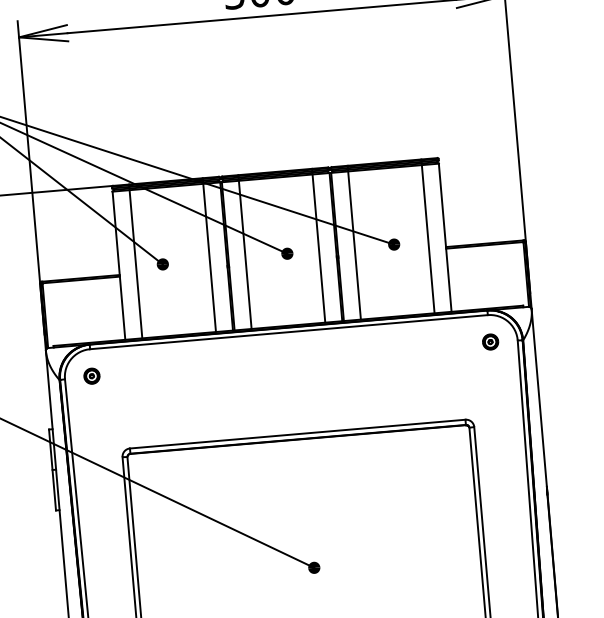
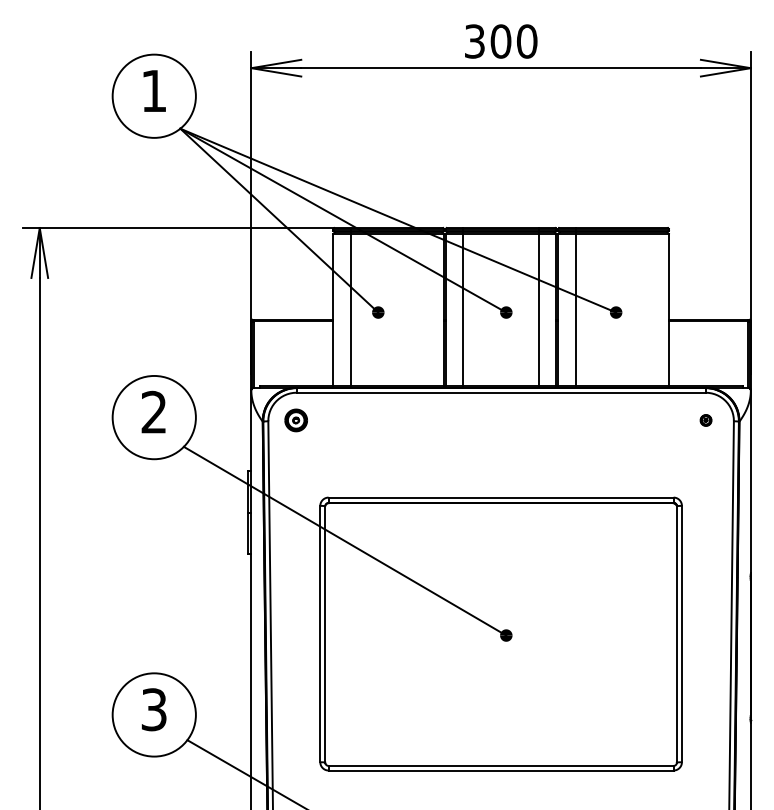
line: (428, 236) -> (651, 307), removed
line: (209, 255) -> (426, 307), removed
part: (490, 342) -> (705, 420), size x0.7
part: (91, 376) -> (295, 420), size x1.4

